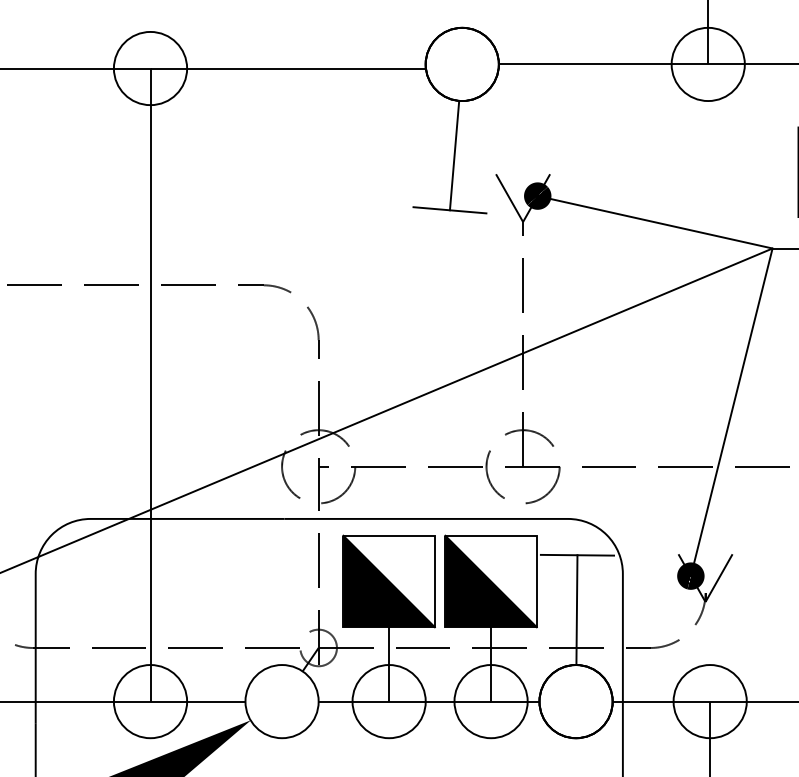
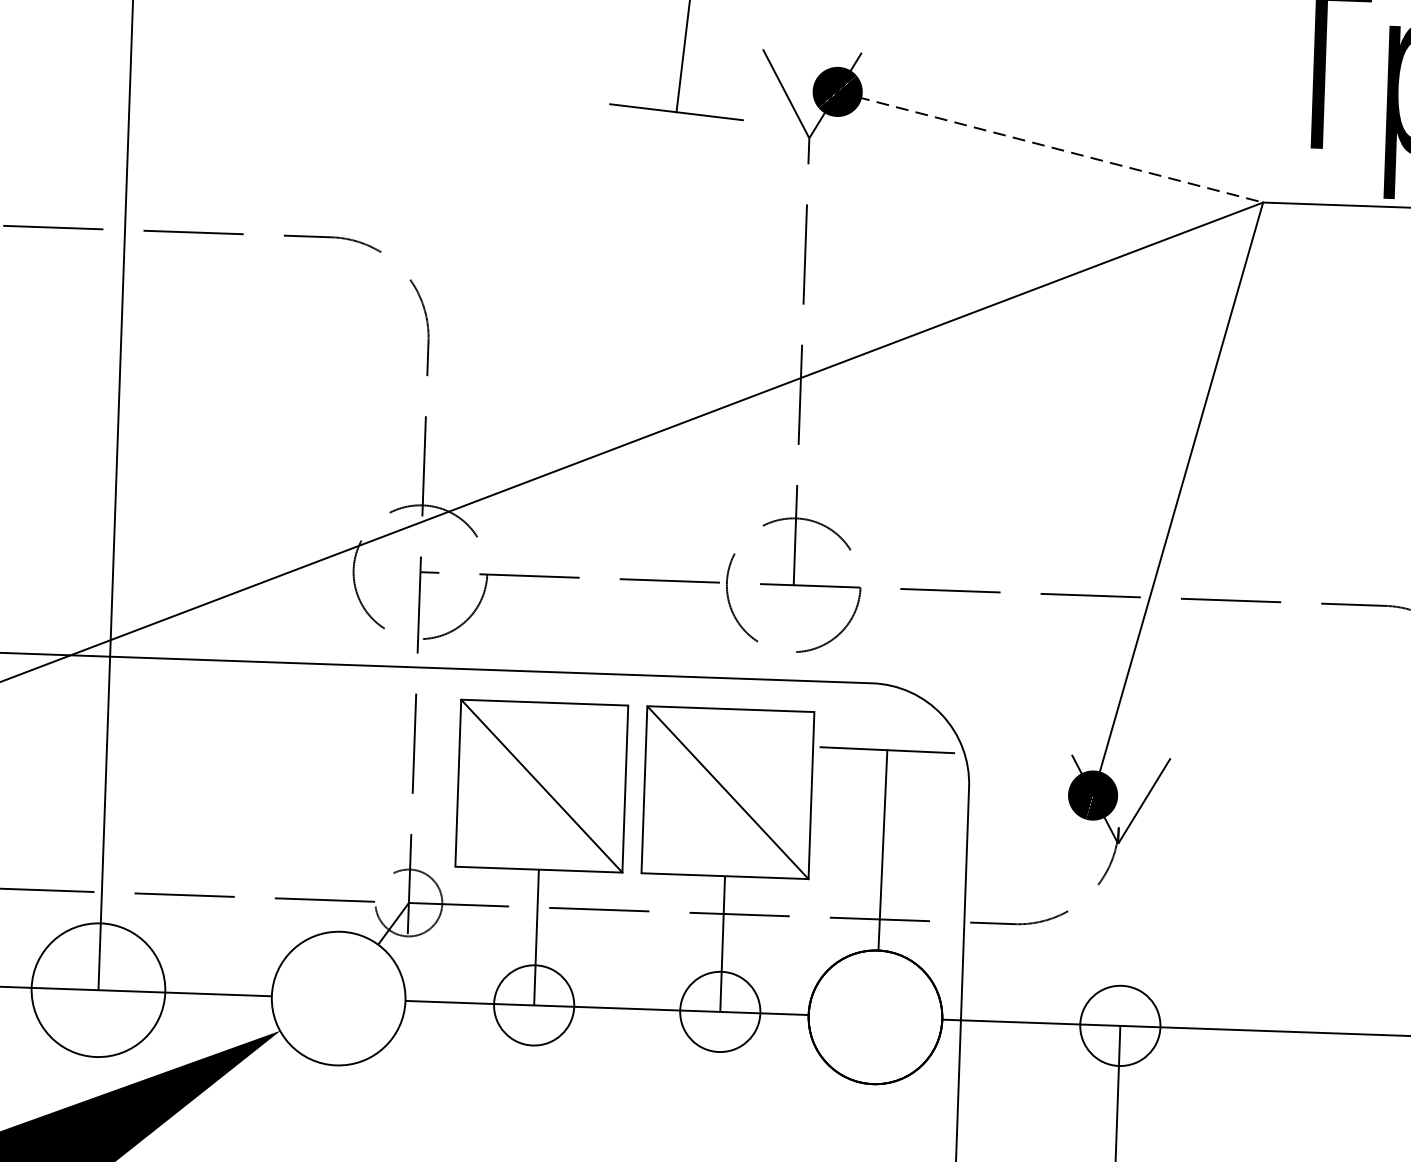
line: (655, 222) -> (1051, 147), solid -> dashed
fill: (388, 581) -> (540, 786), removed
fill: (490, 581) -> (726, 792), removed
circle: (388, 701) -> (532, 1005), size x0.6
circle: (490, 701) -> (719, 1011), size x0.6
circle: (709, 701) -> (1119, 1025), size x0.6

